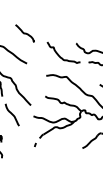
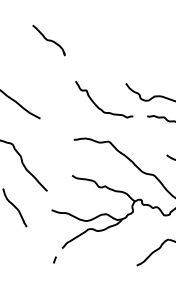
curve: (24, 33) -> (48, 40), moved

